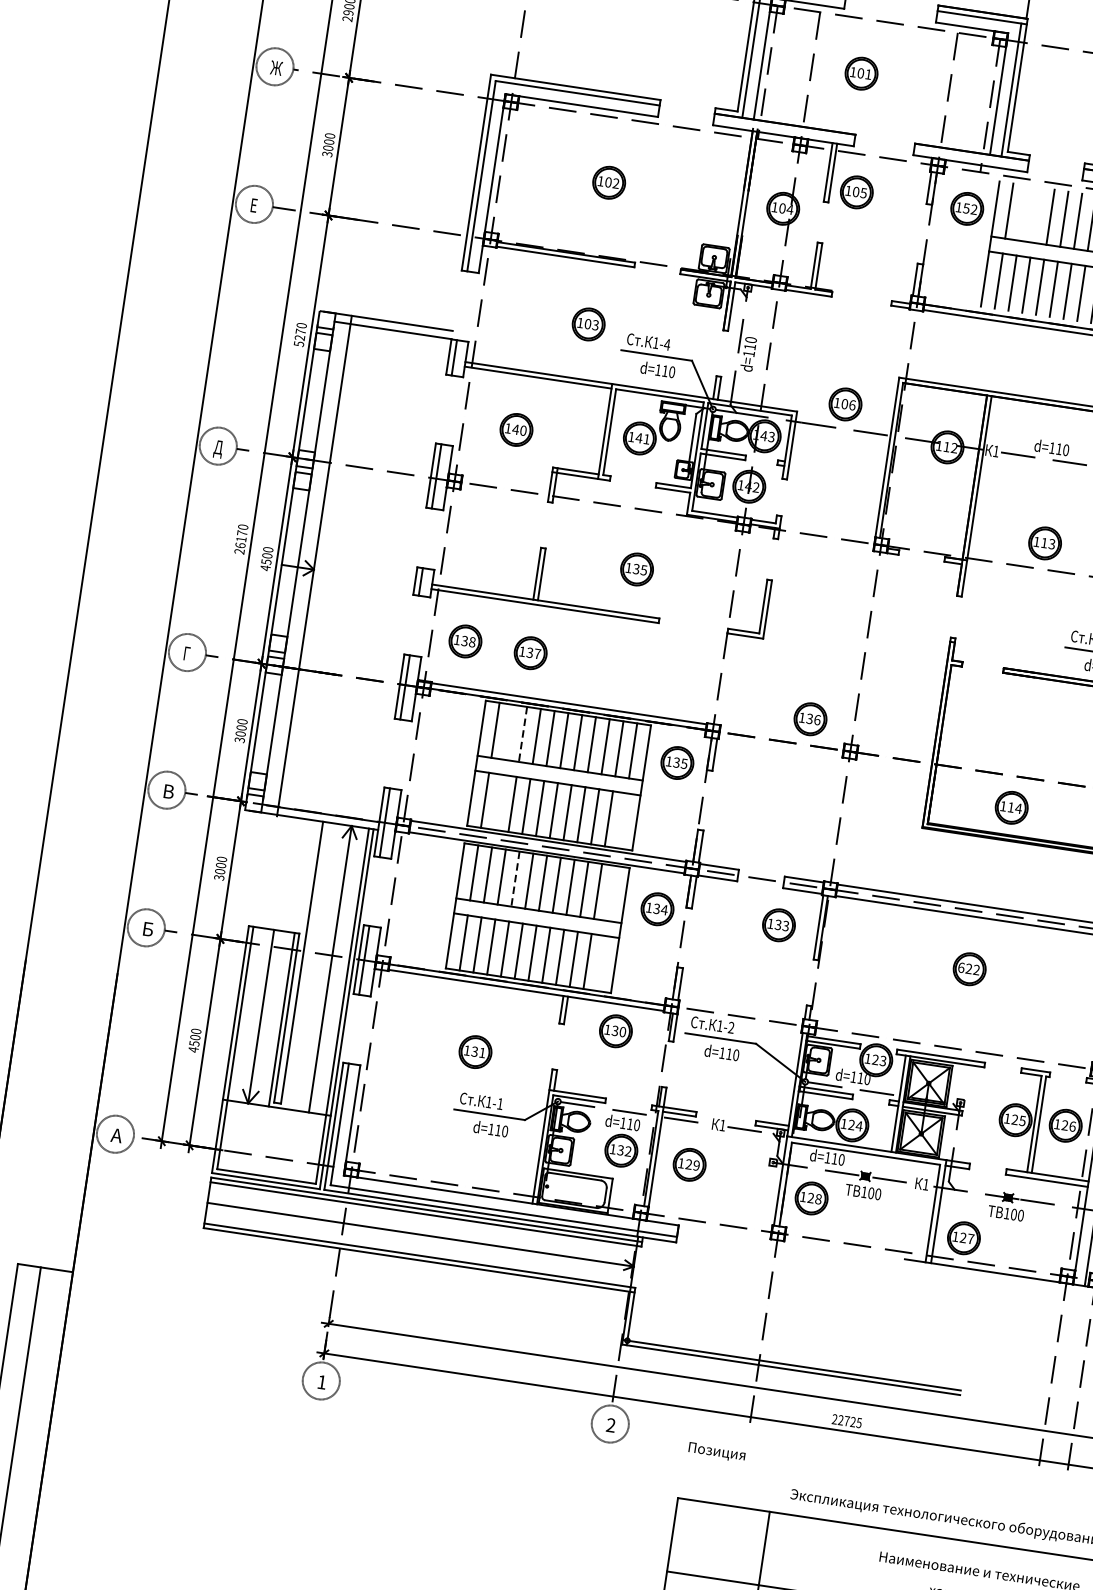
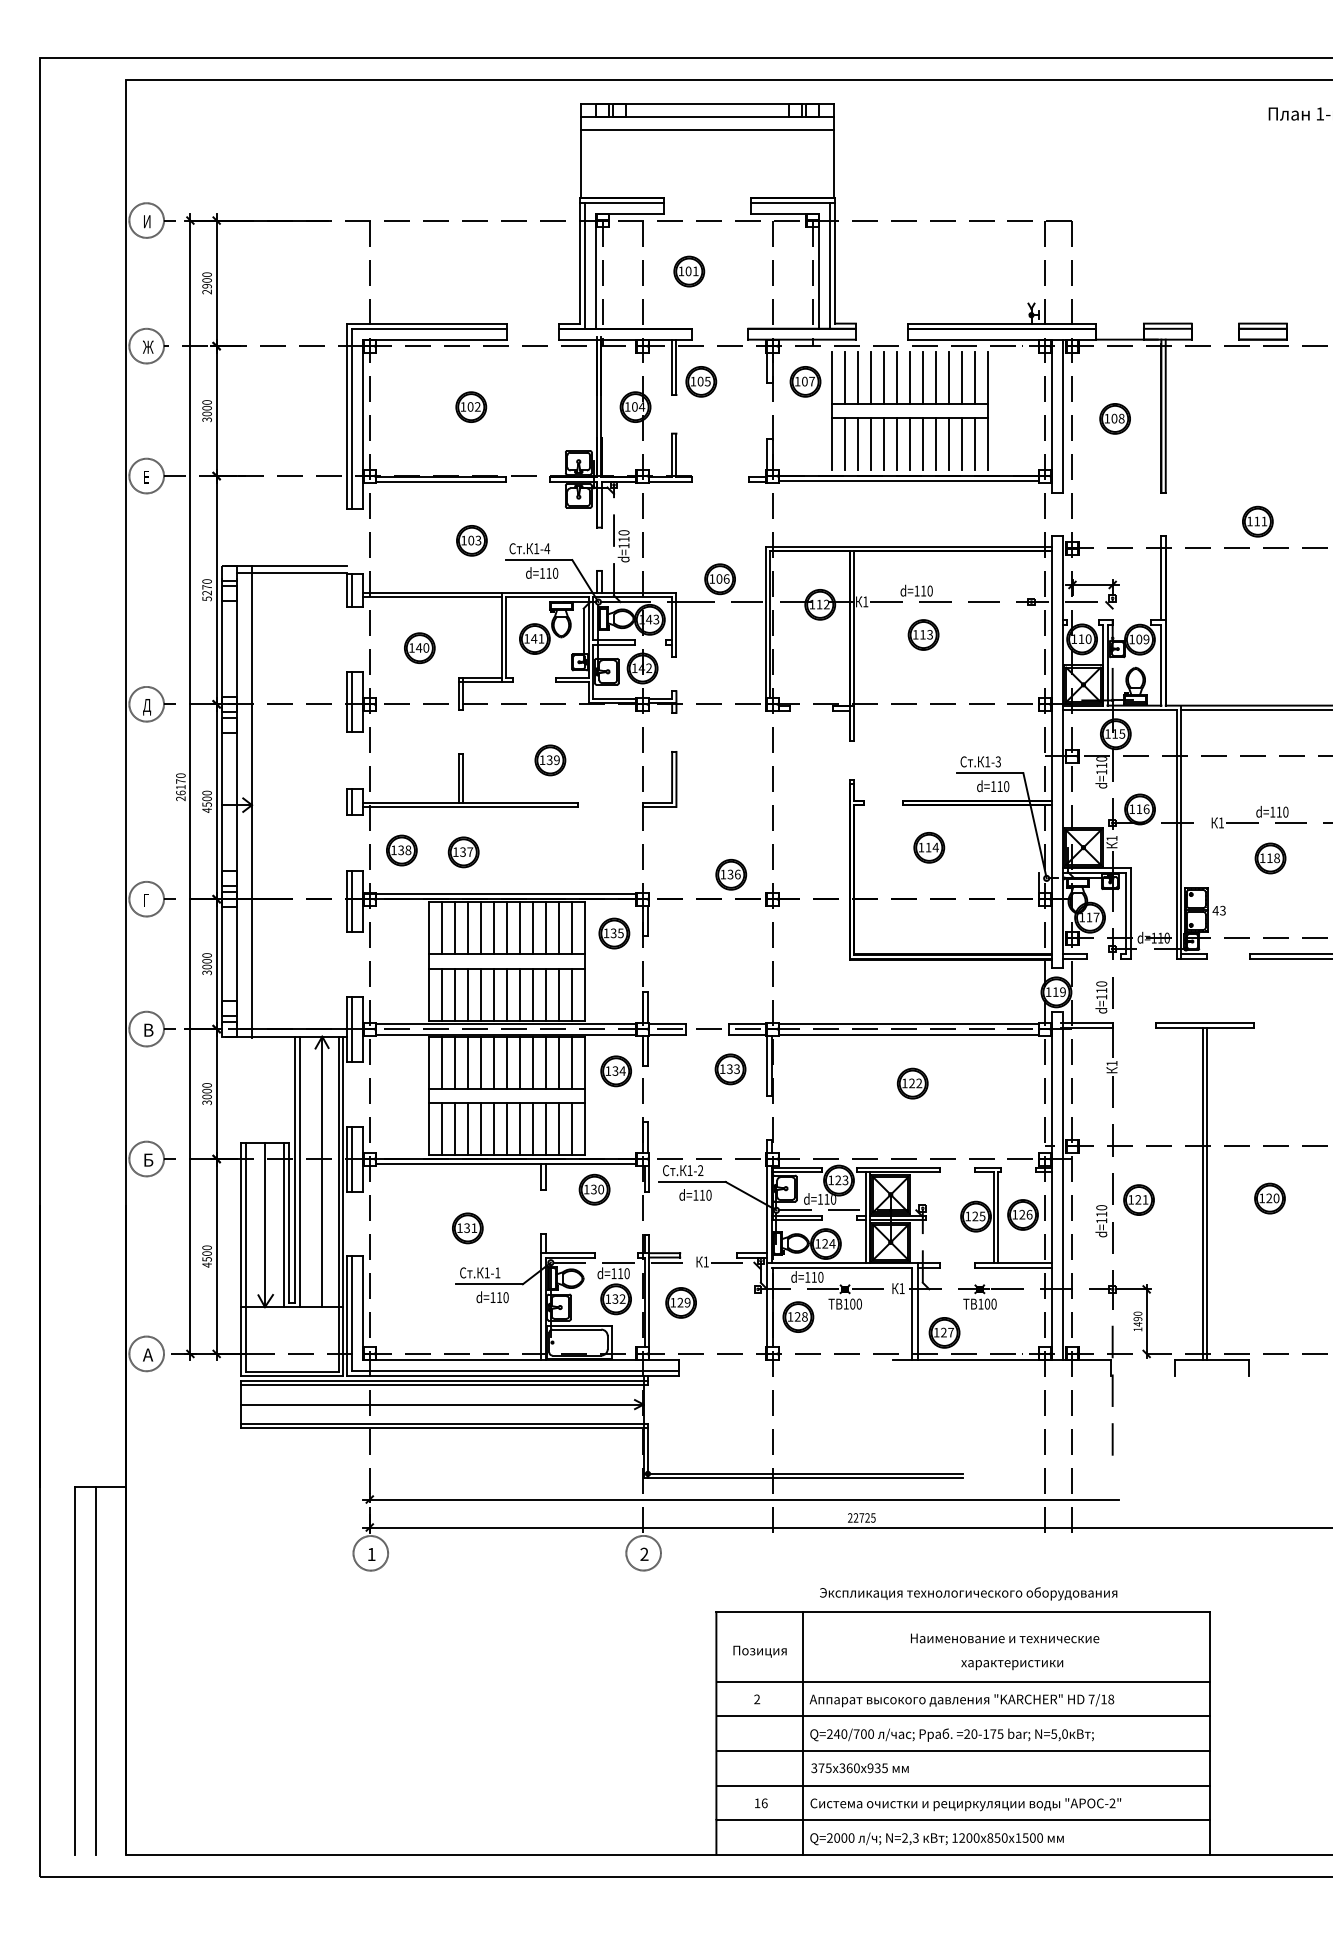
text: (969, 208) -> (807, 381), 152 -> 107
line: (1022, 213) -> (857, 378), added
line: (1036, 215) -> (870, 378), added
part: (1045, 542) -> (923, 634), moved
text: (643, 569) -> (556, 759), 135 -> 139
line: (508, 732) -> (454, 928), added
line: (522, 734) -> (467, 928), dashed -> solid
line: (498, 802) -> (454, 994), added
part: (1012, 807) -> (929, 847), moved
line: (622, 820) -> (571, 994), added
line: (515, 879) -> (480, 1063), dashed -> solid
line: (611, 893) -> (571, 1063), added
line: (600, 963) -> (571, 1129), added
line: (306, 965) -> (299, 1171), added
text: (960, 967) -> (904, 1083), 622 -> 122
text: (716, 1452) -> (759, 1651), moved

